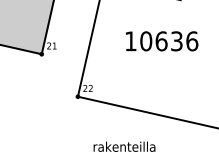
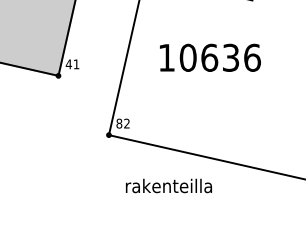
text: (162, 41) -> (210, 57), moved
text: (48, 46) -> (68, 64), 21 -> 41
text: (85, 88) -> (119, 123), 22 -> 82
text: (124, 146) -> (168, 185), moved

